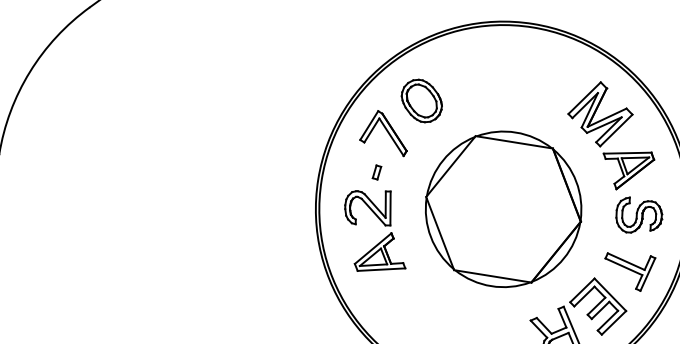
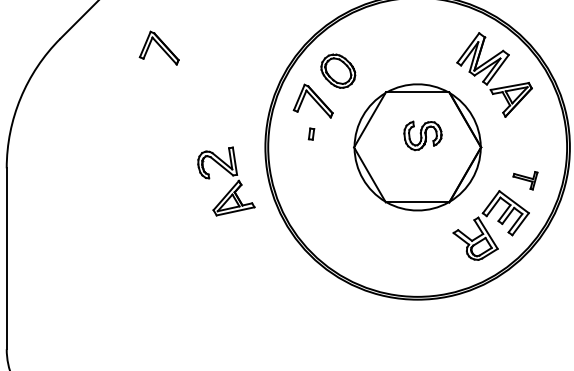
part: (207, 37) -> (158, 47), added
part: (638, 216) -> (422, 135), moved
part: (383, 225) -> (231, 175), moved
part: (628, 270) -> (525, 180), size x0.6

